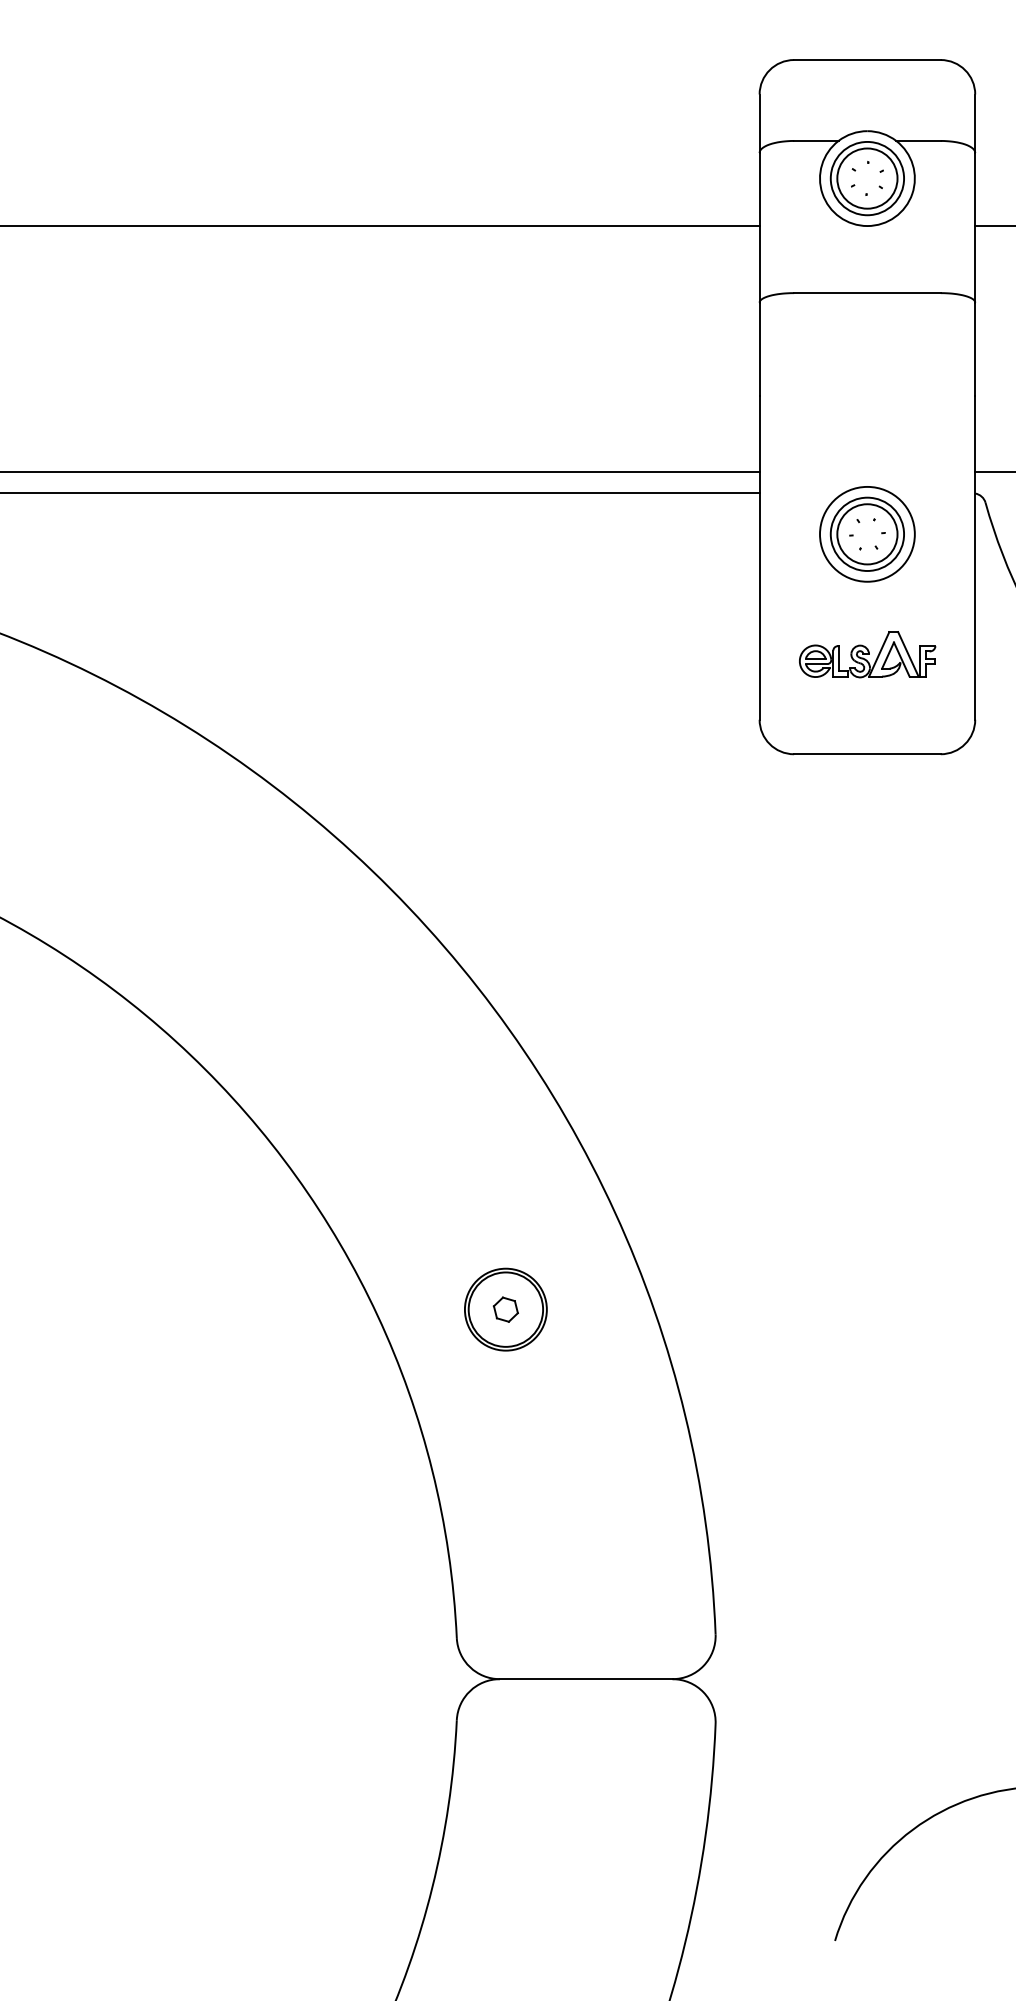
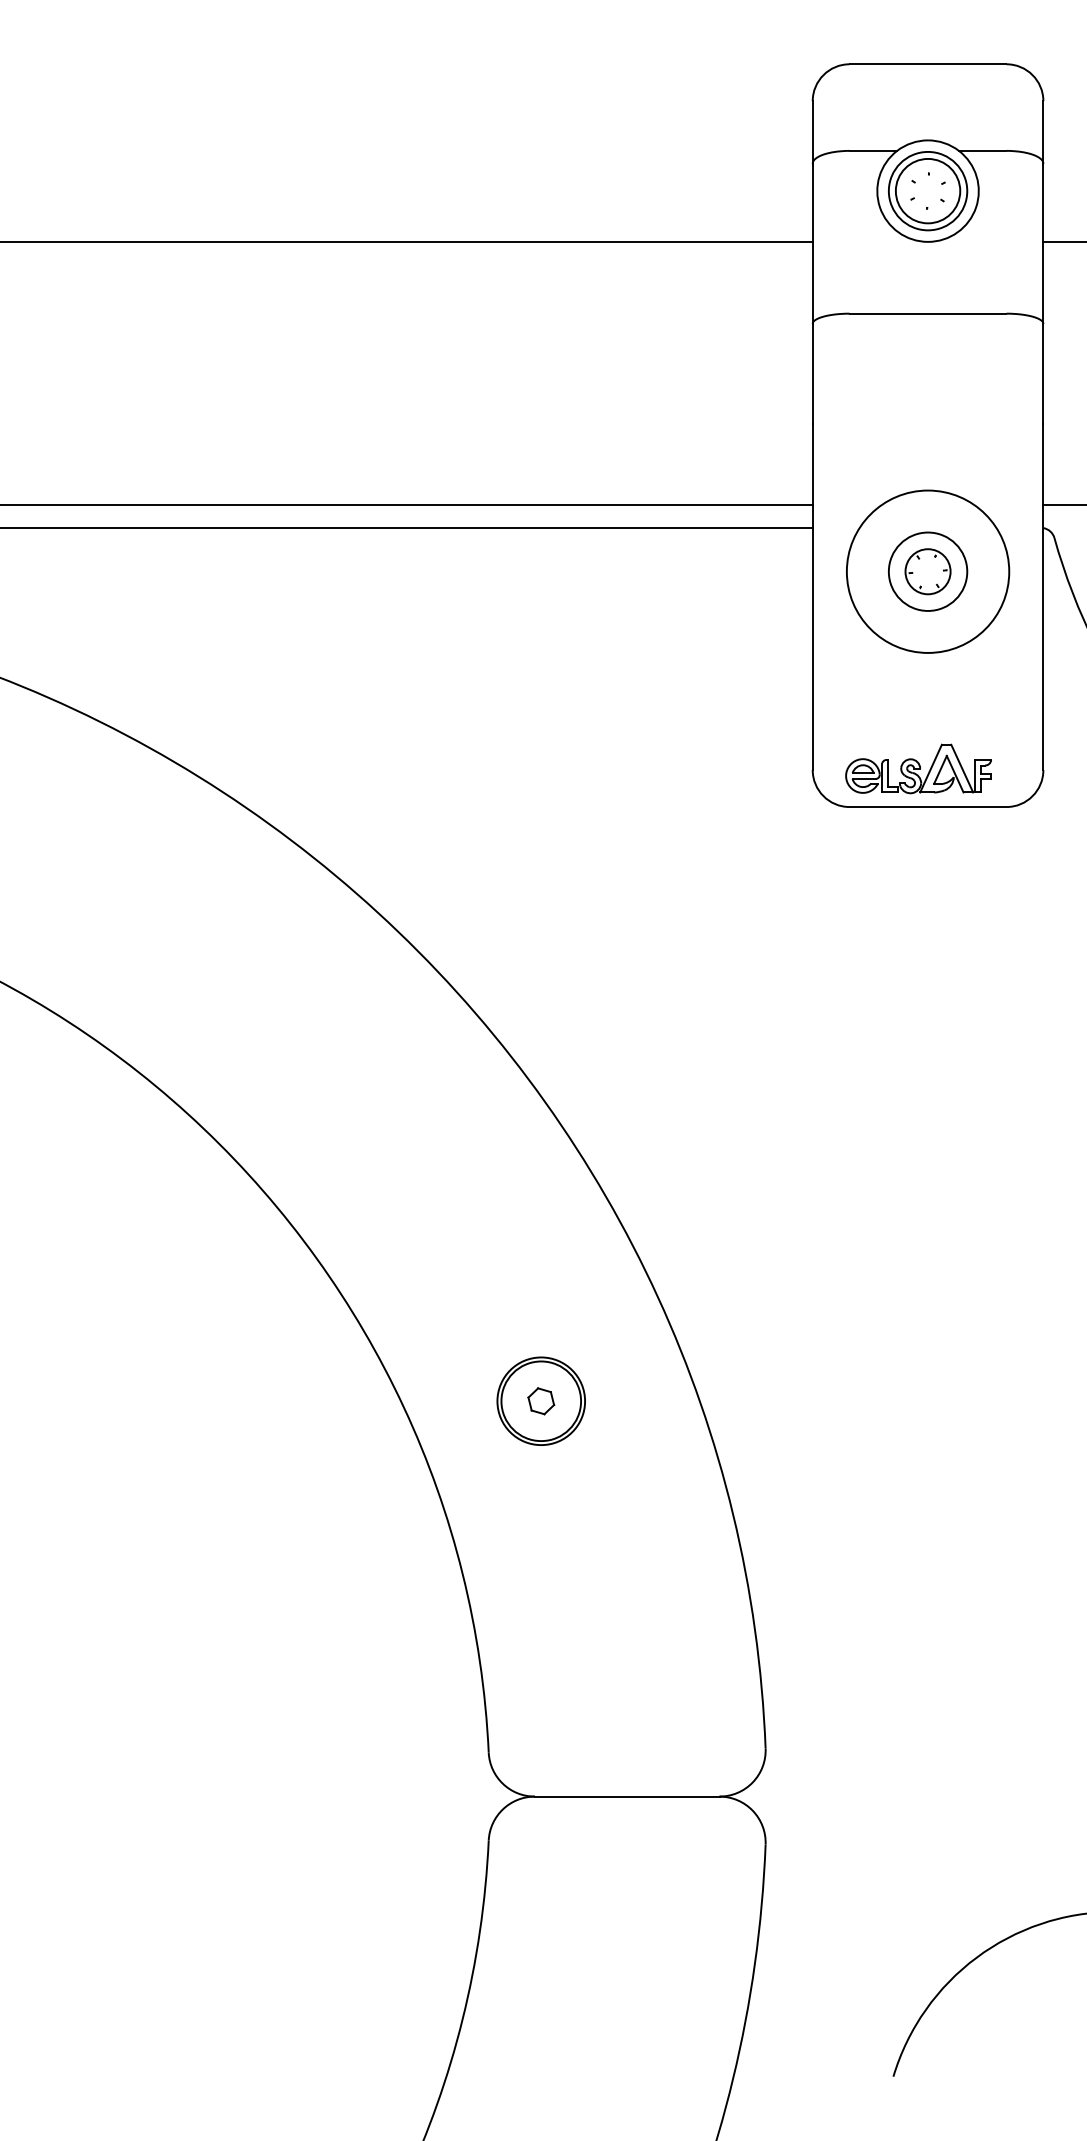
circle: (867, 533) -> (928, 570), size x1.6
circle: (867, 534) -> (928, 571), size x0.7
part: (867, 654) -> (918, 768), moved

